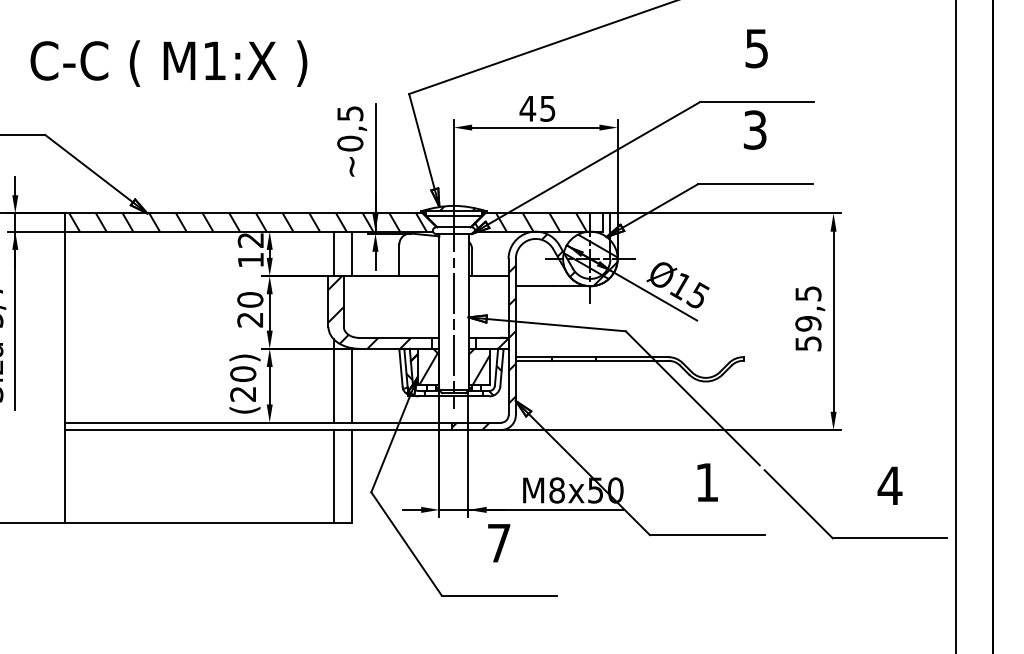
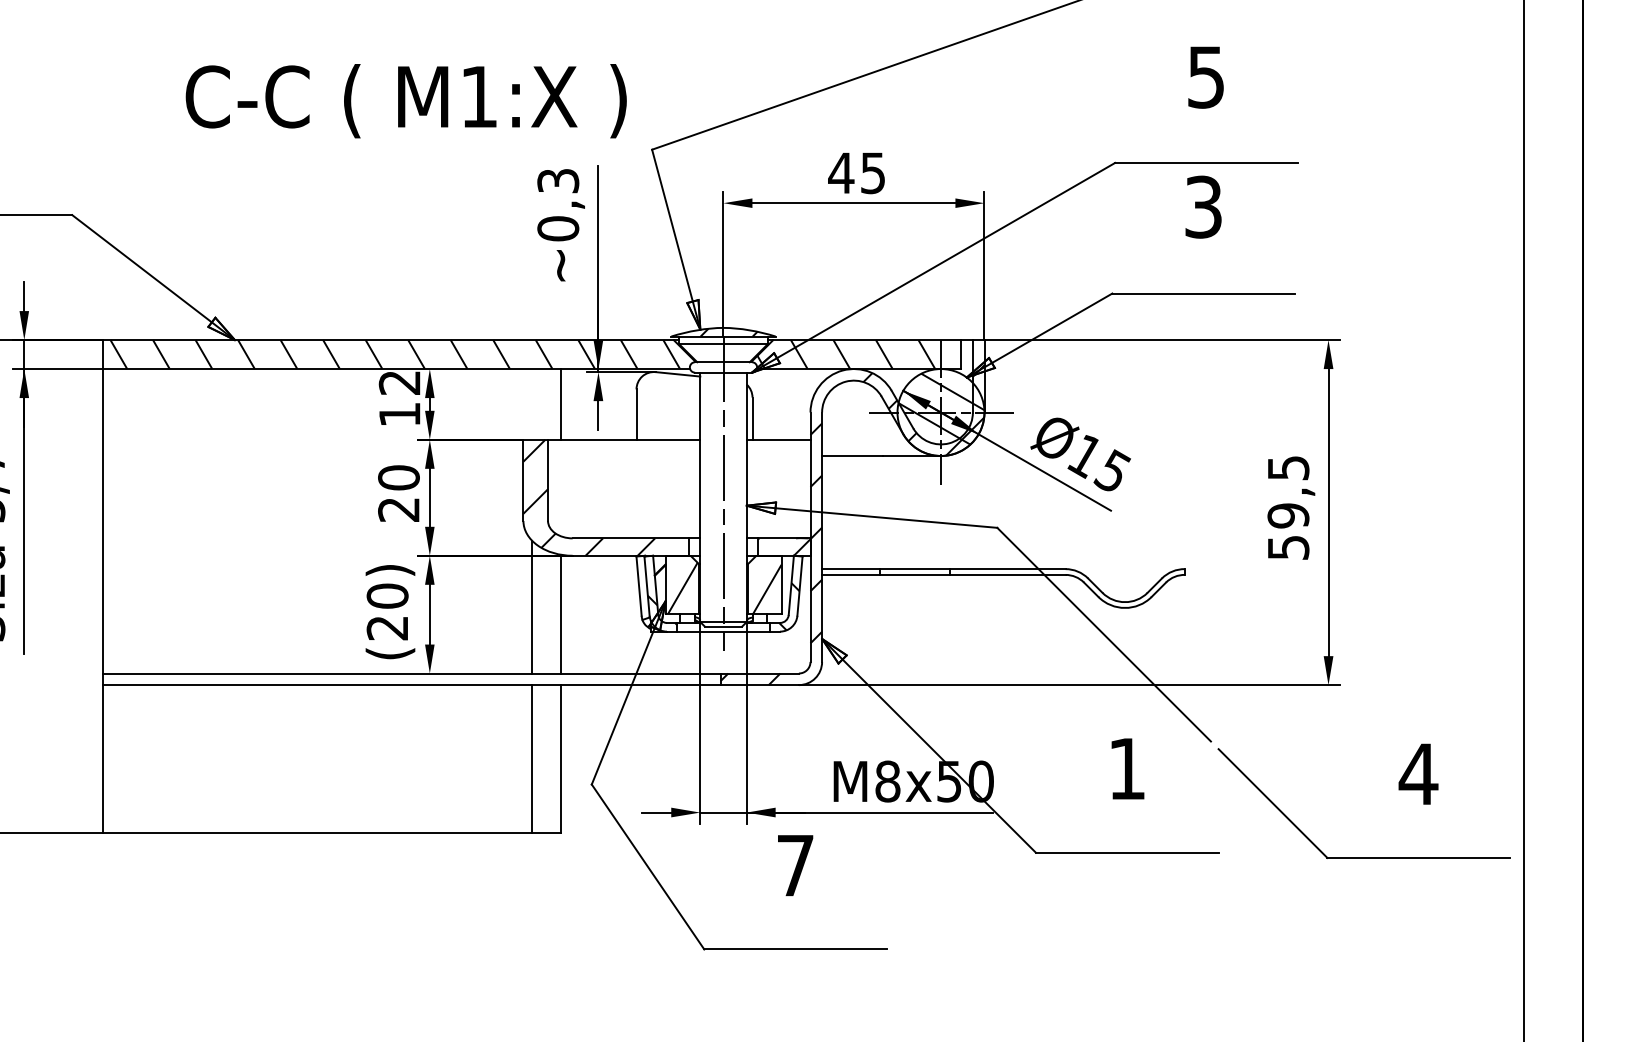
text: (168, 63) -> (405, 101), moved
text: (349, 113) -> (556, 180), 0,5 -> 0,3
line: (333, 253) -> (531, 403), removed

